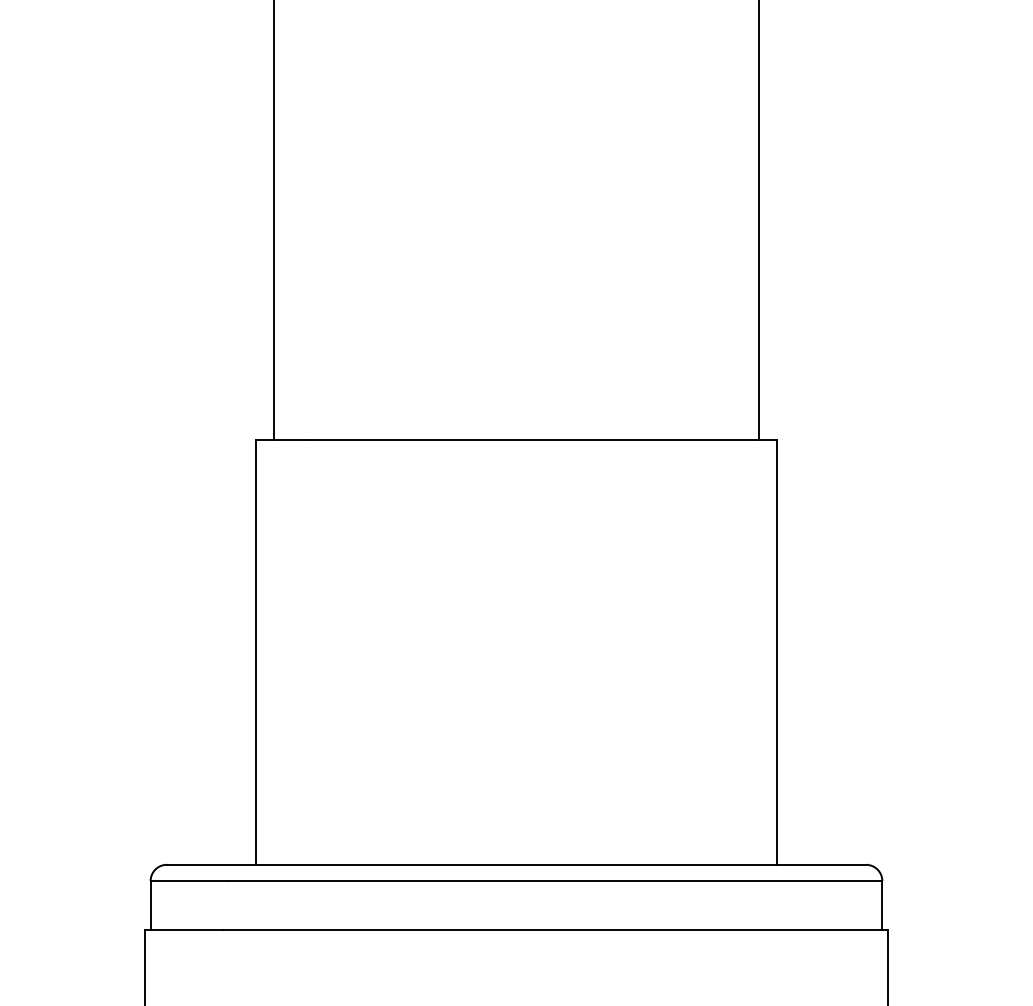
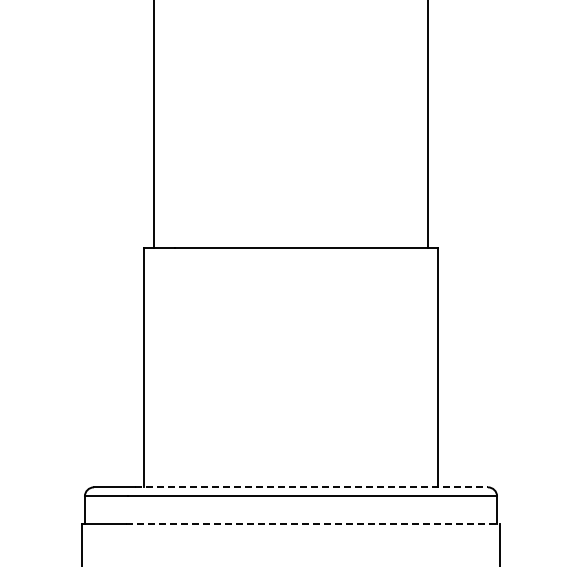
line: (554, 865) -> (312, 487), solid -> dashed
line: (556, 928) -> (313, 523), solid -> dashed

